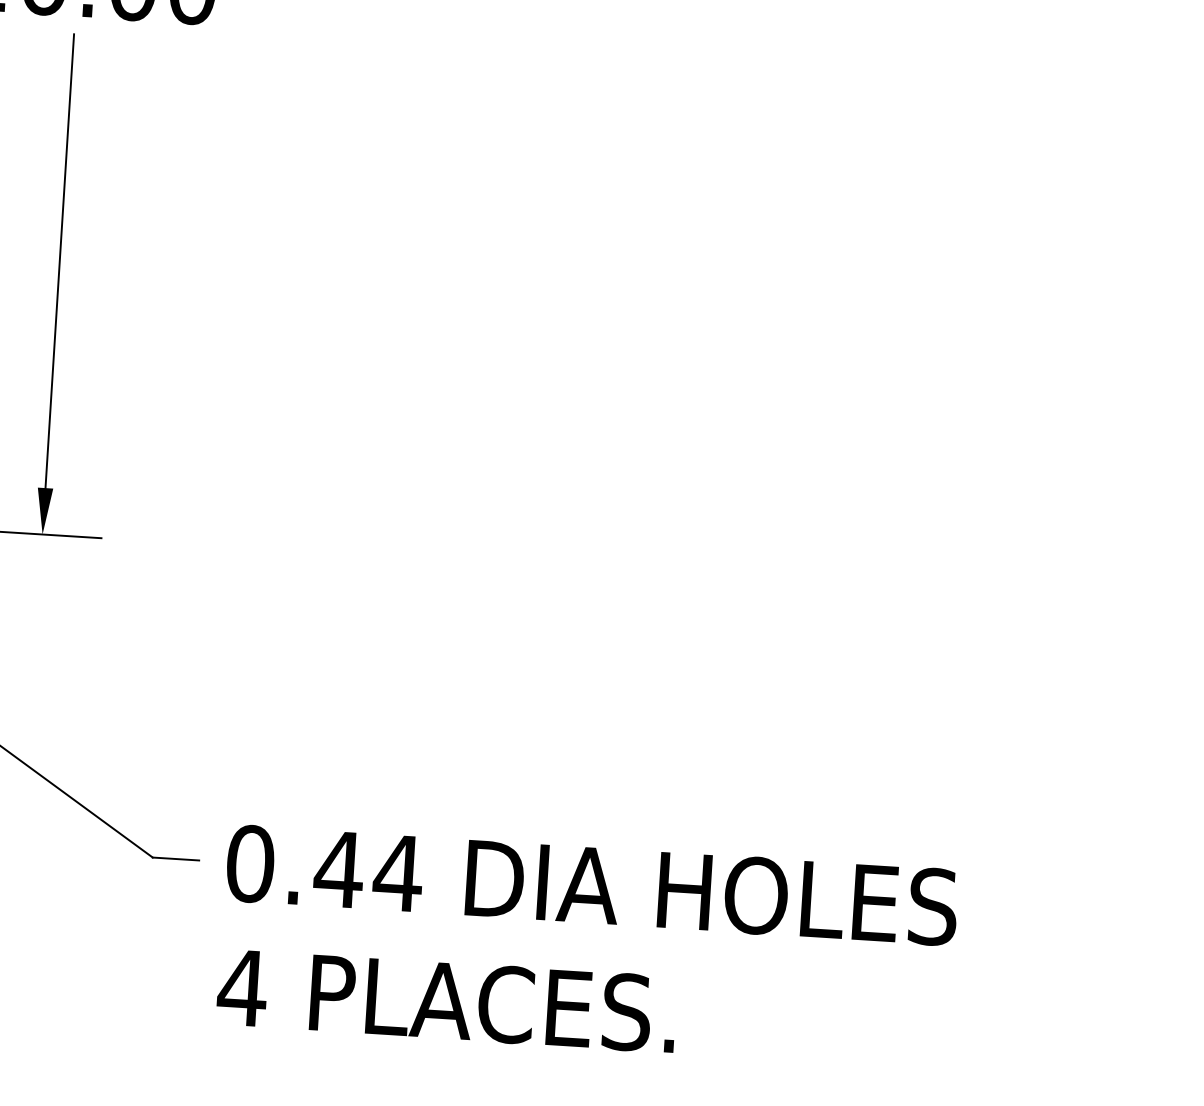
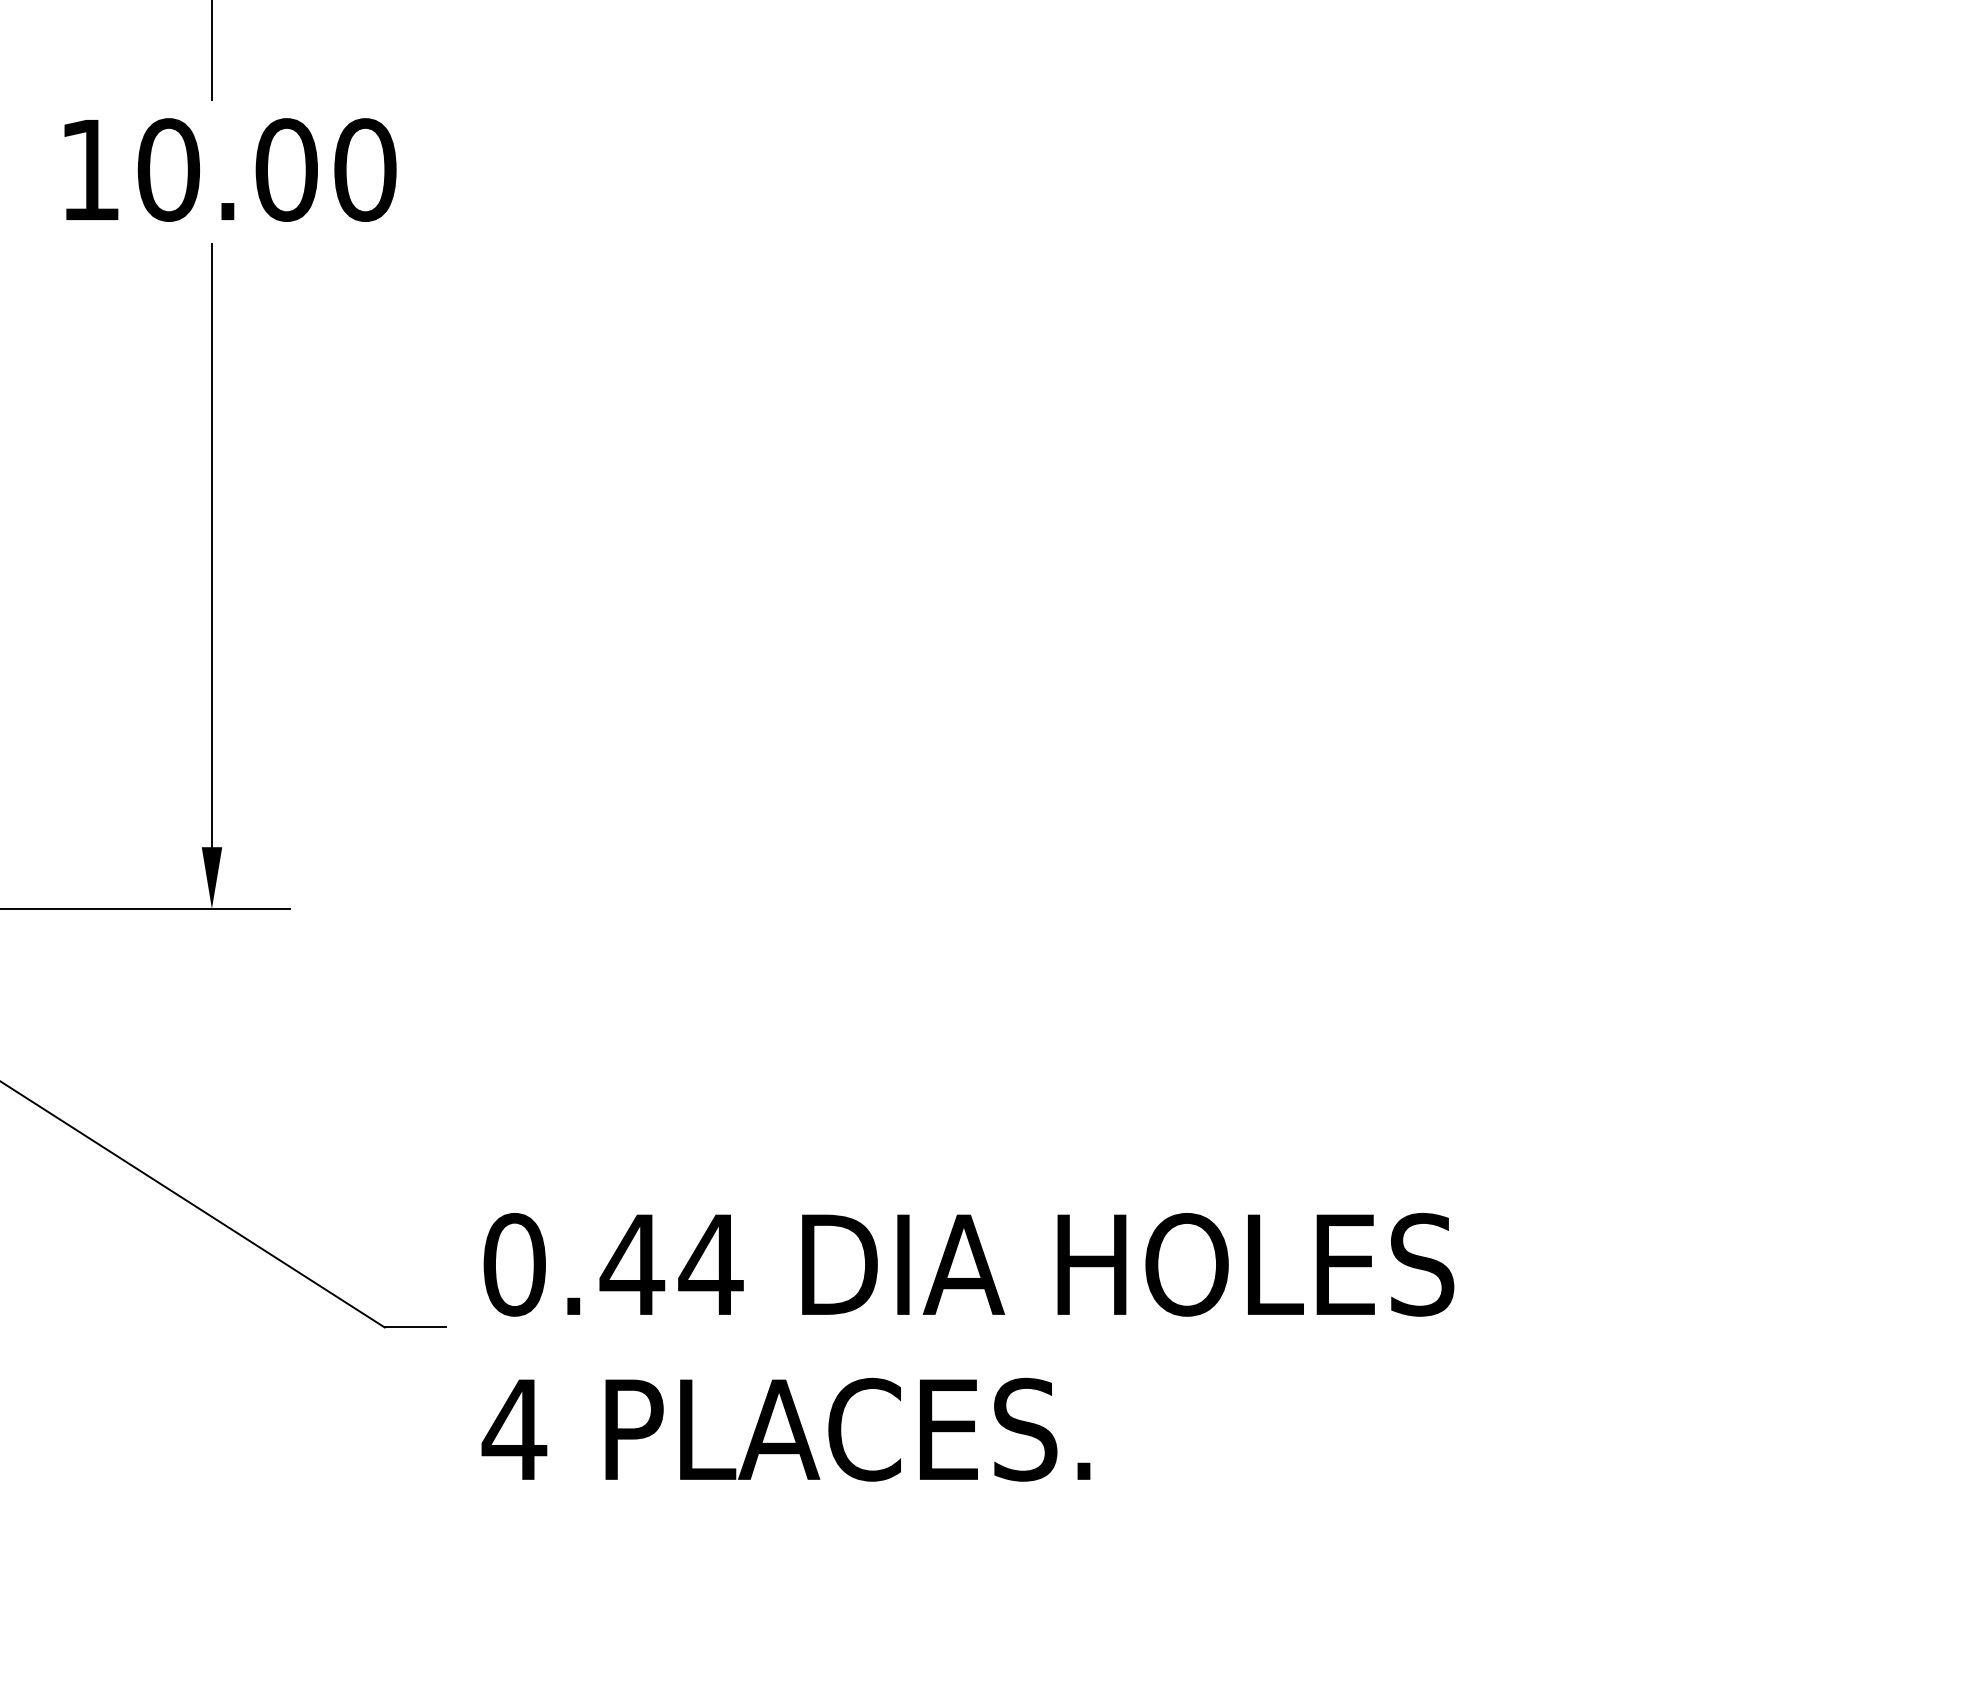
text: (587, 947) -> (967, 1347), moved

